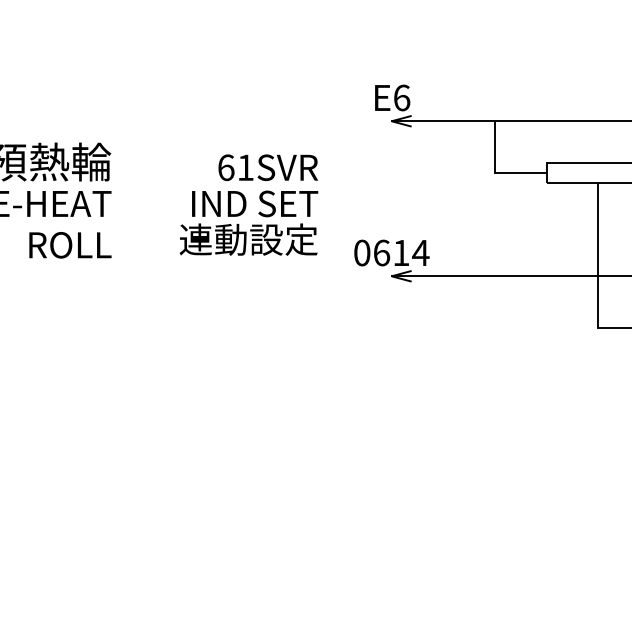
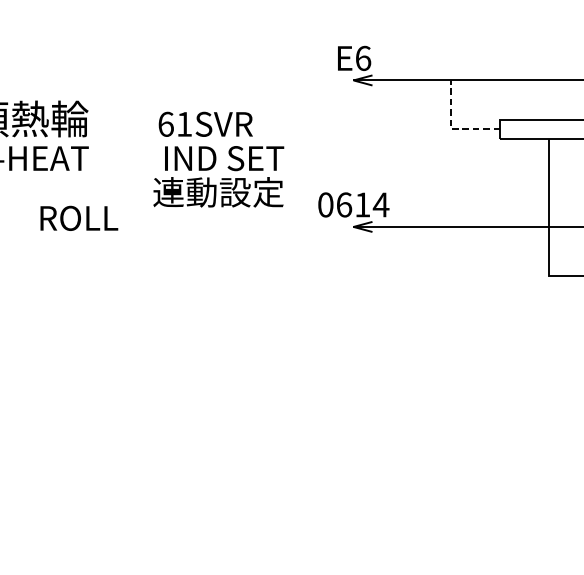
text: (267, 167) -> (205, 124), moved
line: (495, 172) -> (451, 128), solid -> dashed
text: (70, 245) -> (79, 218), moved

